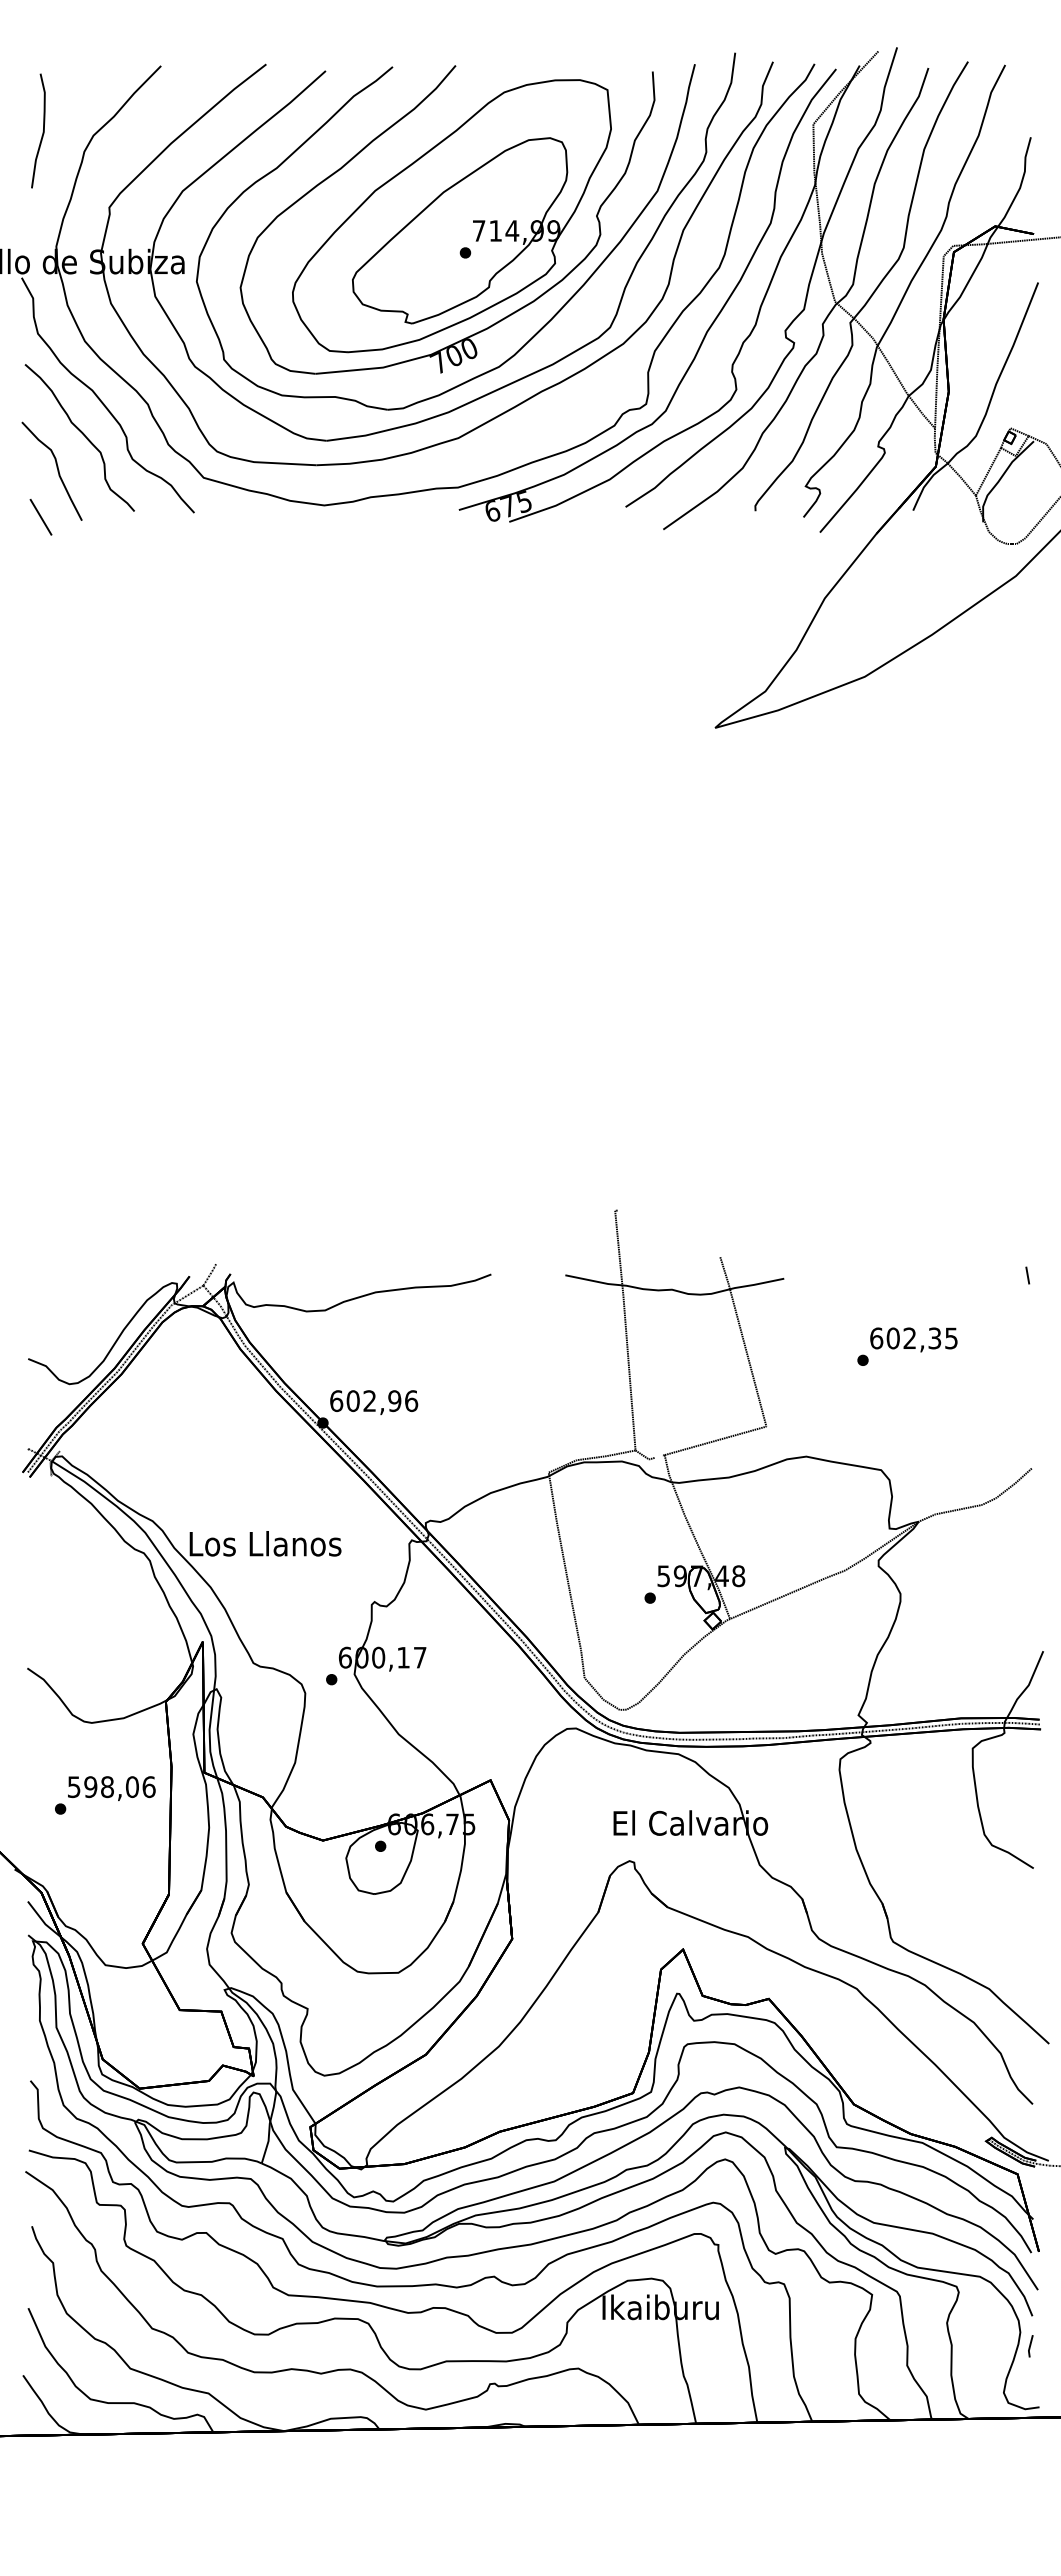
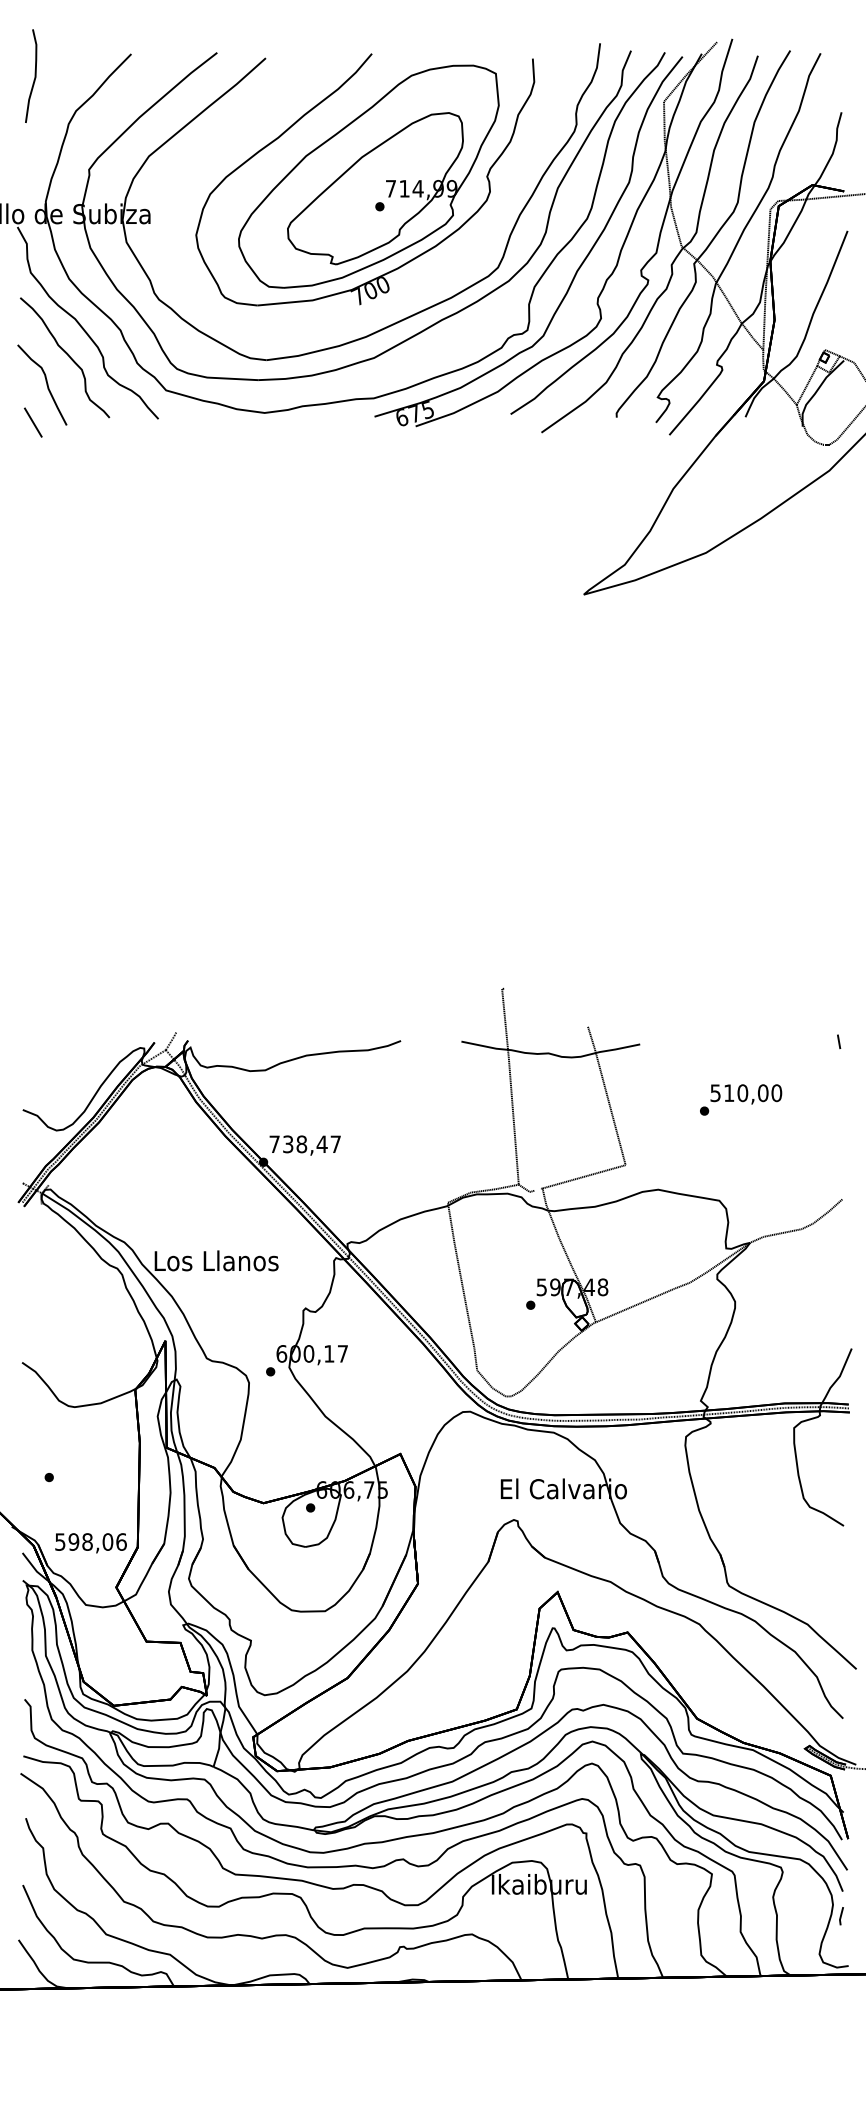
curve: (42, 131) -> (34, 76), moved
part: (538, 330) -> (439, 270), removed
text: (914, 1338) -> (746, 1093), 602,35 -> 510,00
text: (374, 1401) -> (305, 1144), 602,96 -> 738,47
text: (111, 1788) -> (90, 1543), moved

